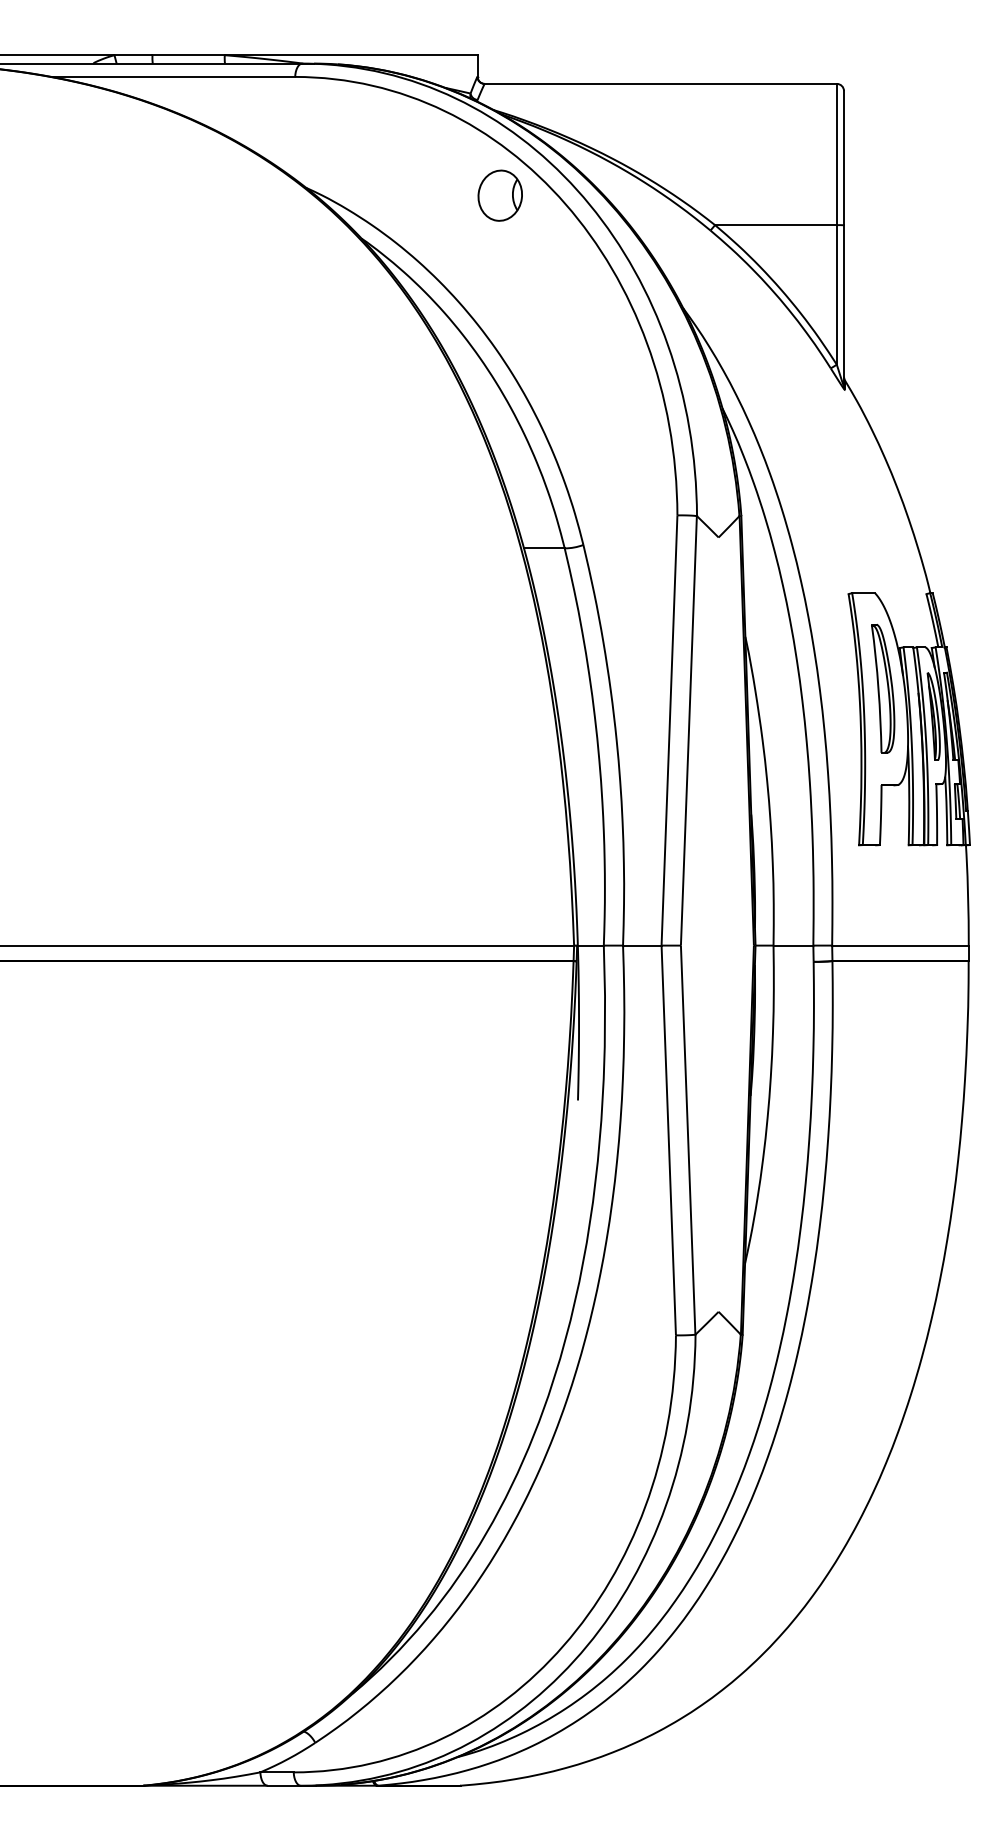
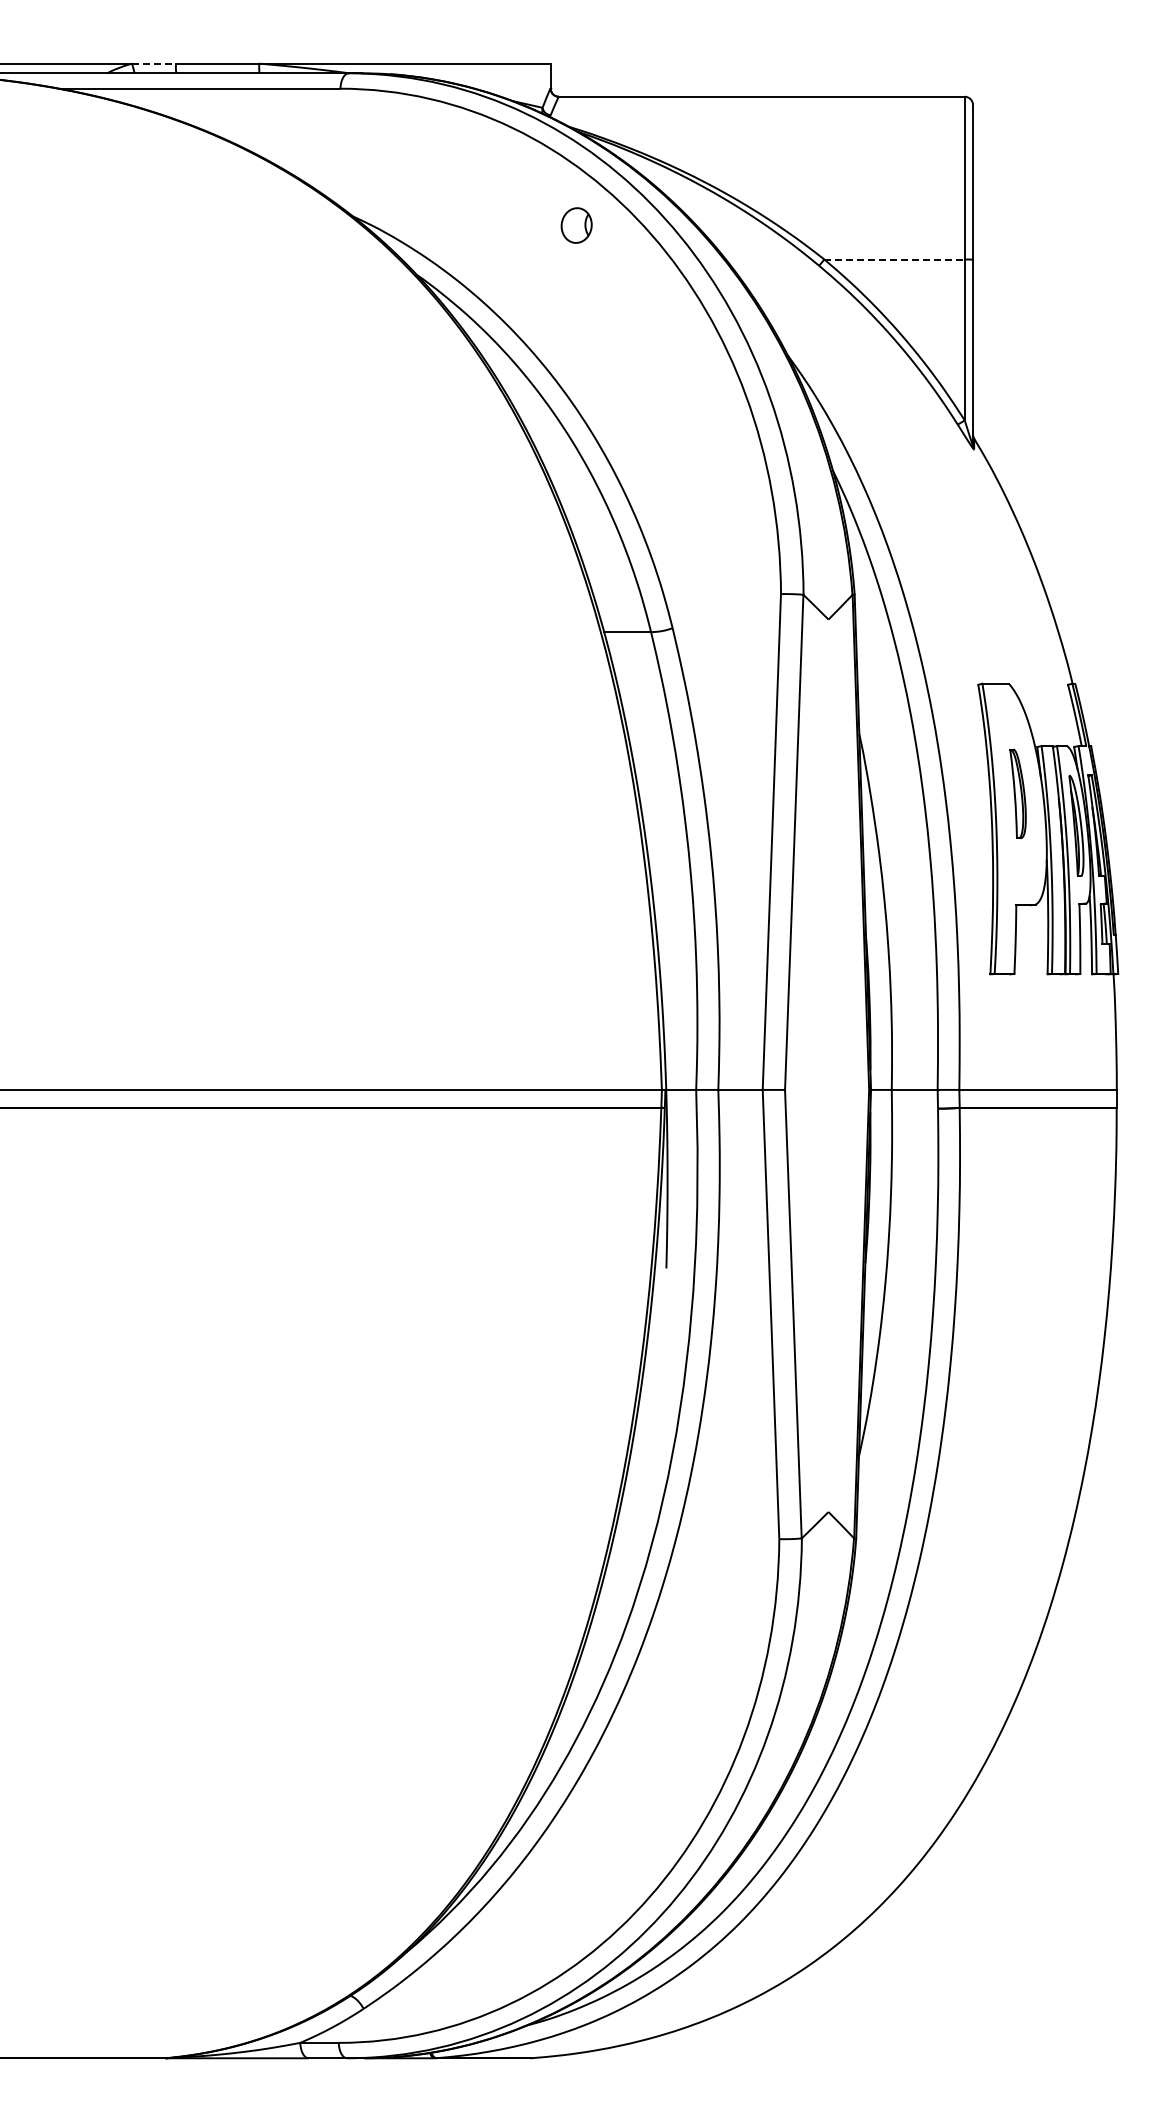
line: (133, 55) -> (154, 63), solid -> dashed
part: (500, 195) -> (576, 225), size x0.6
line: (776, 225) -> (895, 259), solid -> dashed
part: (882, 688) -> (1017, 793), size x0.6

